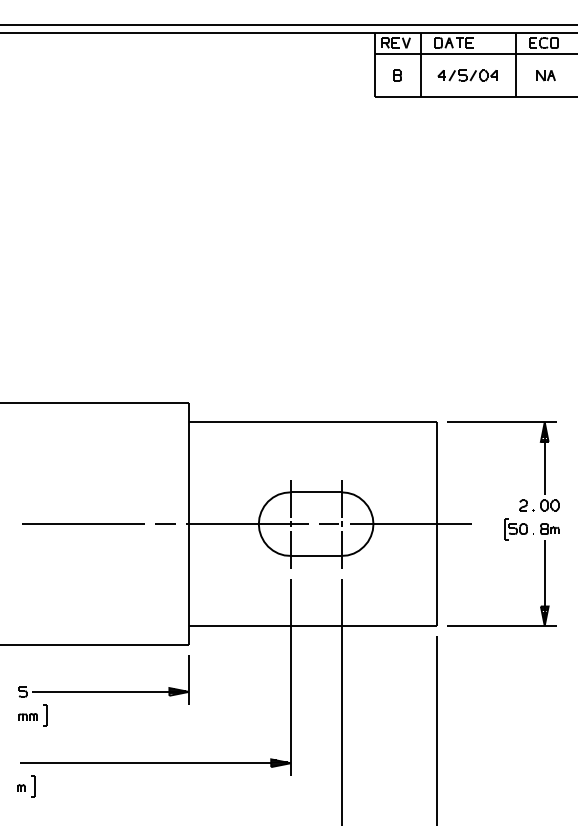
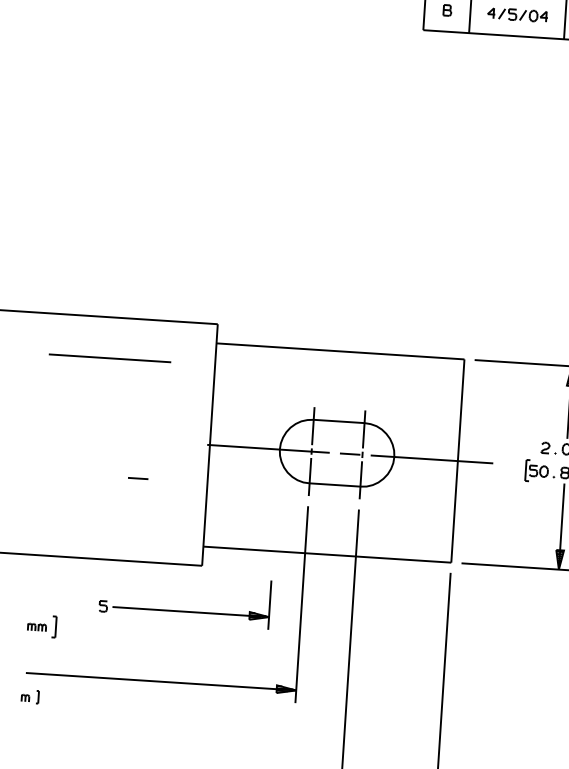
line: (83, 523) -> (109, 357), moved
line: (165, 523) -> (138, 477), moved
part: (103, 691) -> (183, 611), moved
part: (33, 786) -> (37, 697), size x0.6

